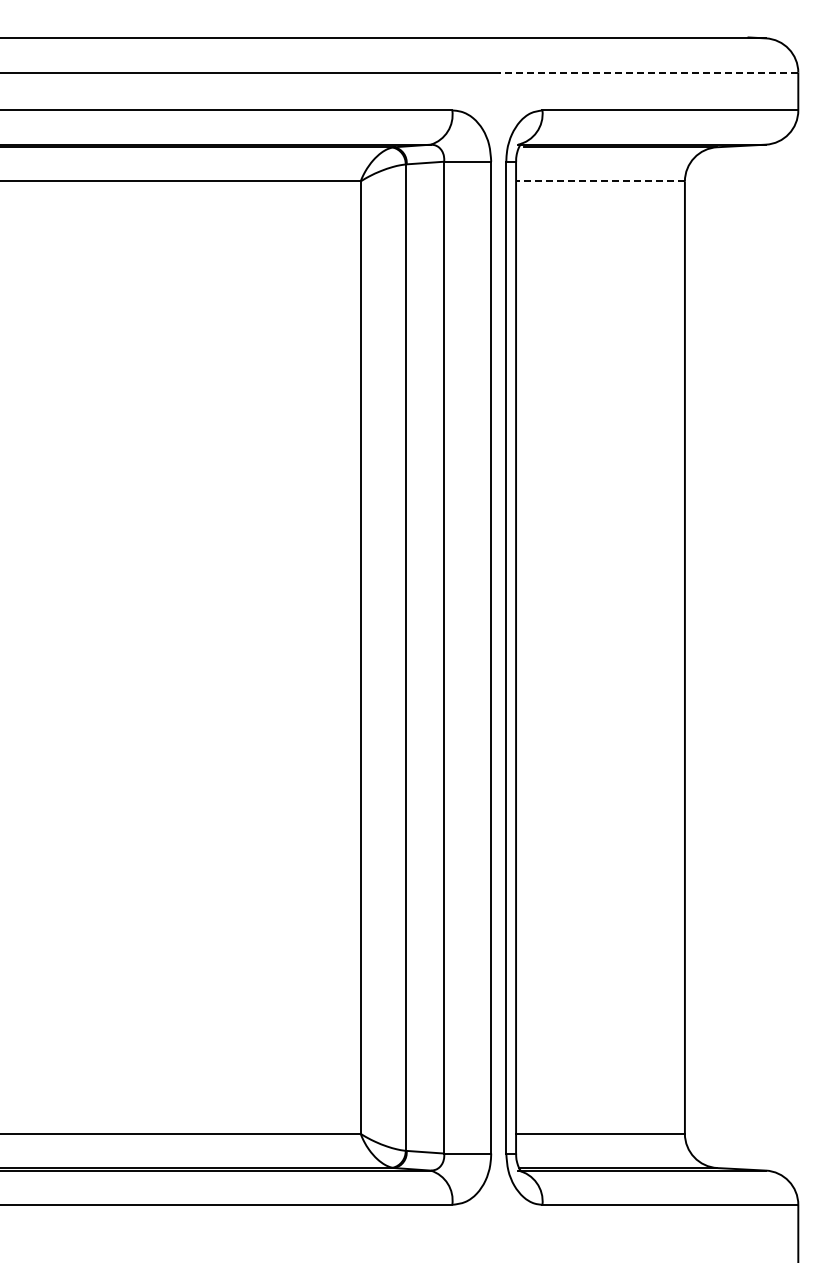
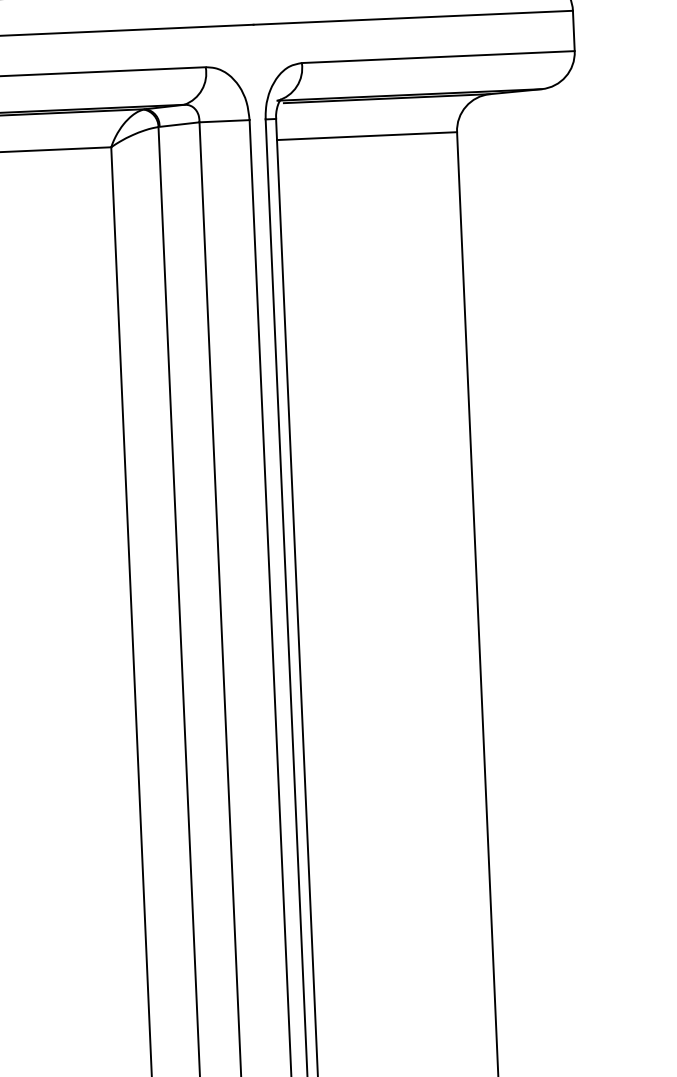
line: (648, 72) -> (413, 17), dashed -> solid
line: (599, 181) -> (365, 136), dashed -> solid

